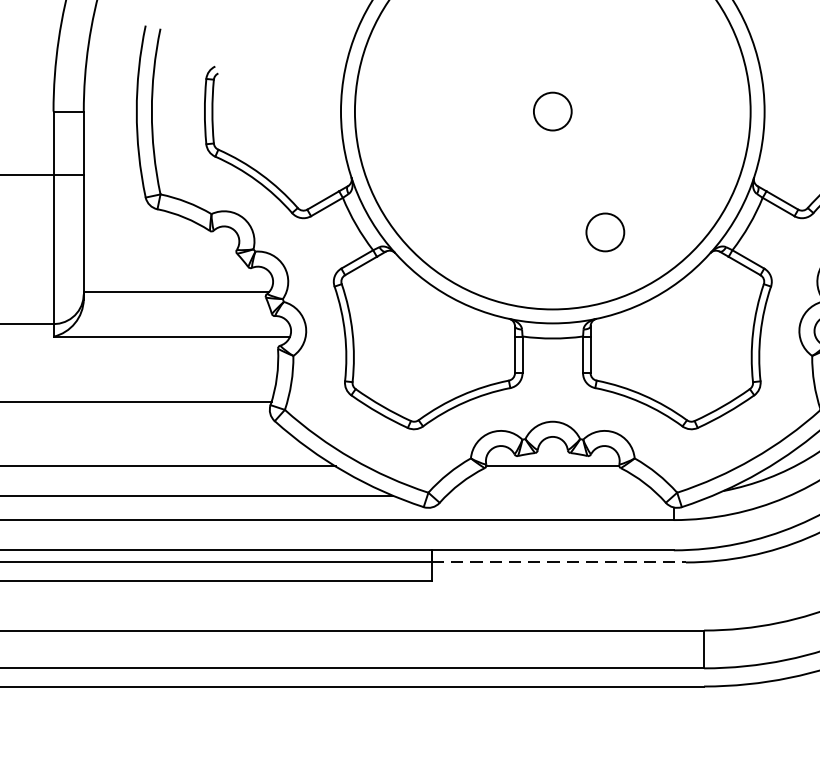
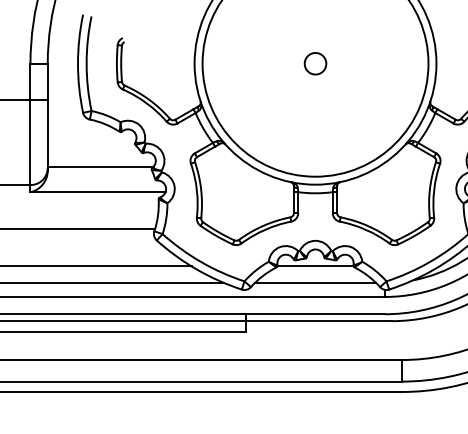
circle: (605, 231) -> (345, 132), removed
line: (552, 496) -> (315, 283), added
line: (558, 563) -> (318, 321), dashed -> solid

